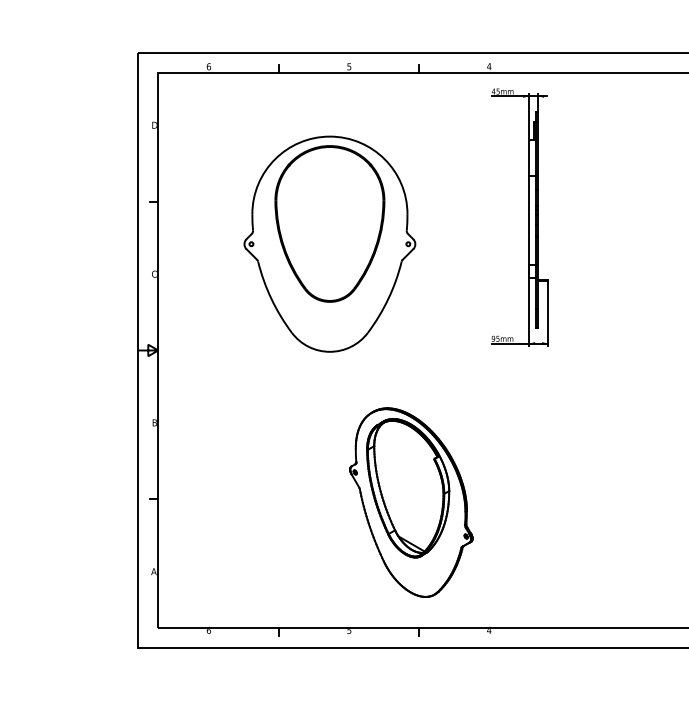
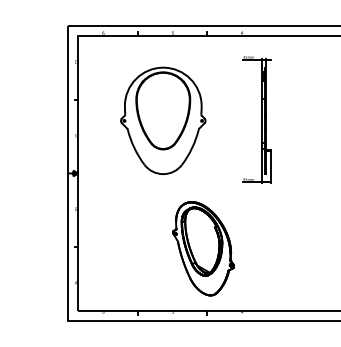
part: (518, 217) -> (256, 119), moved

